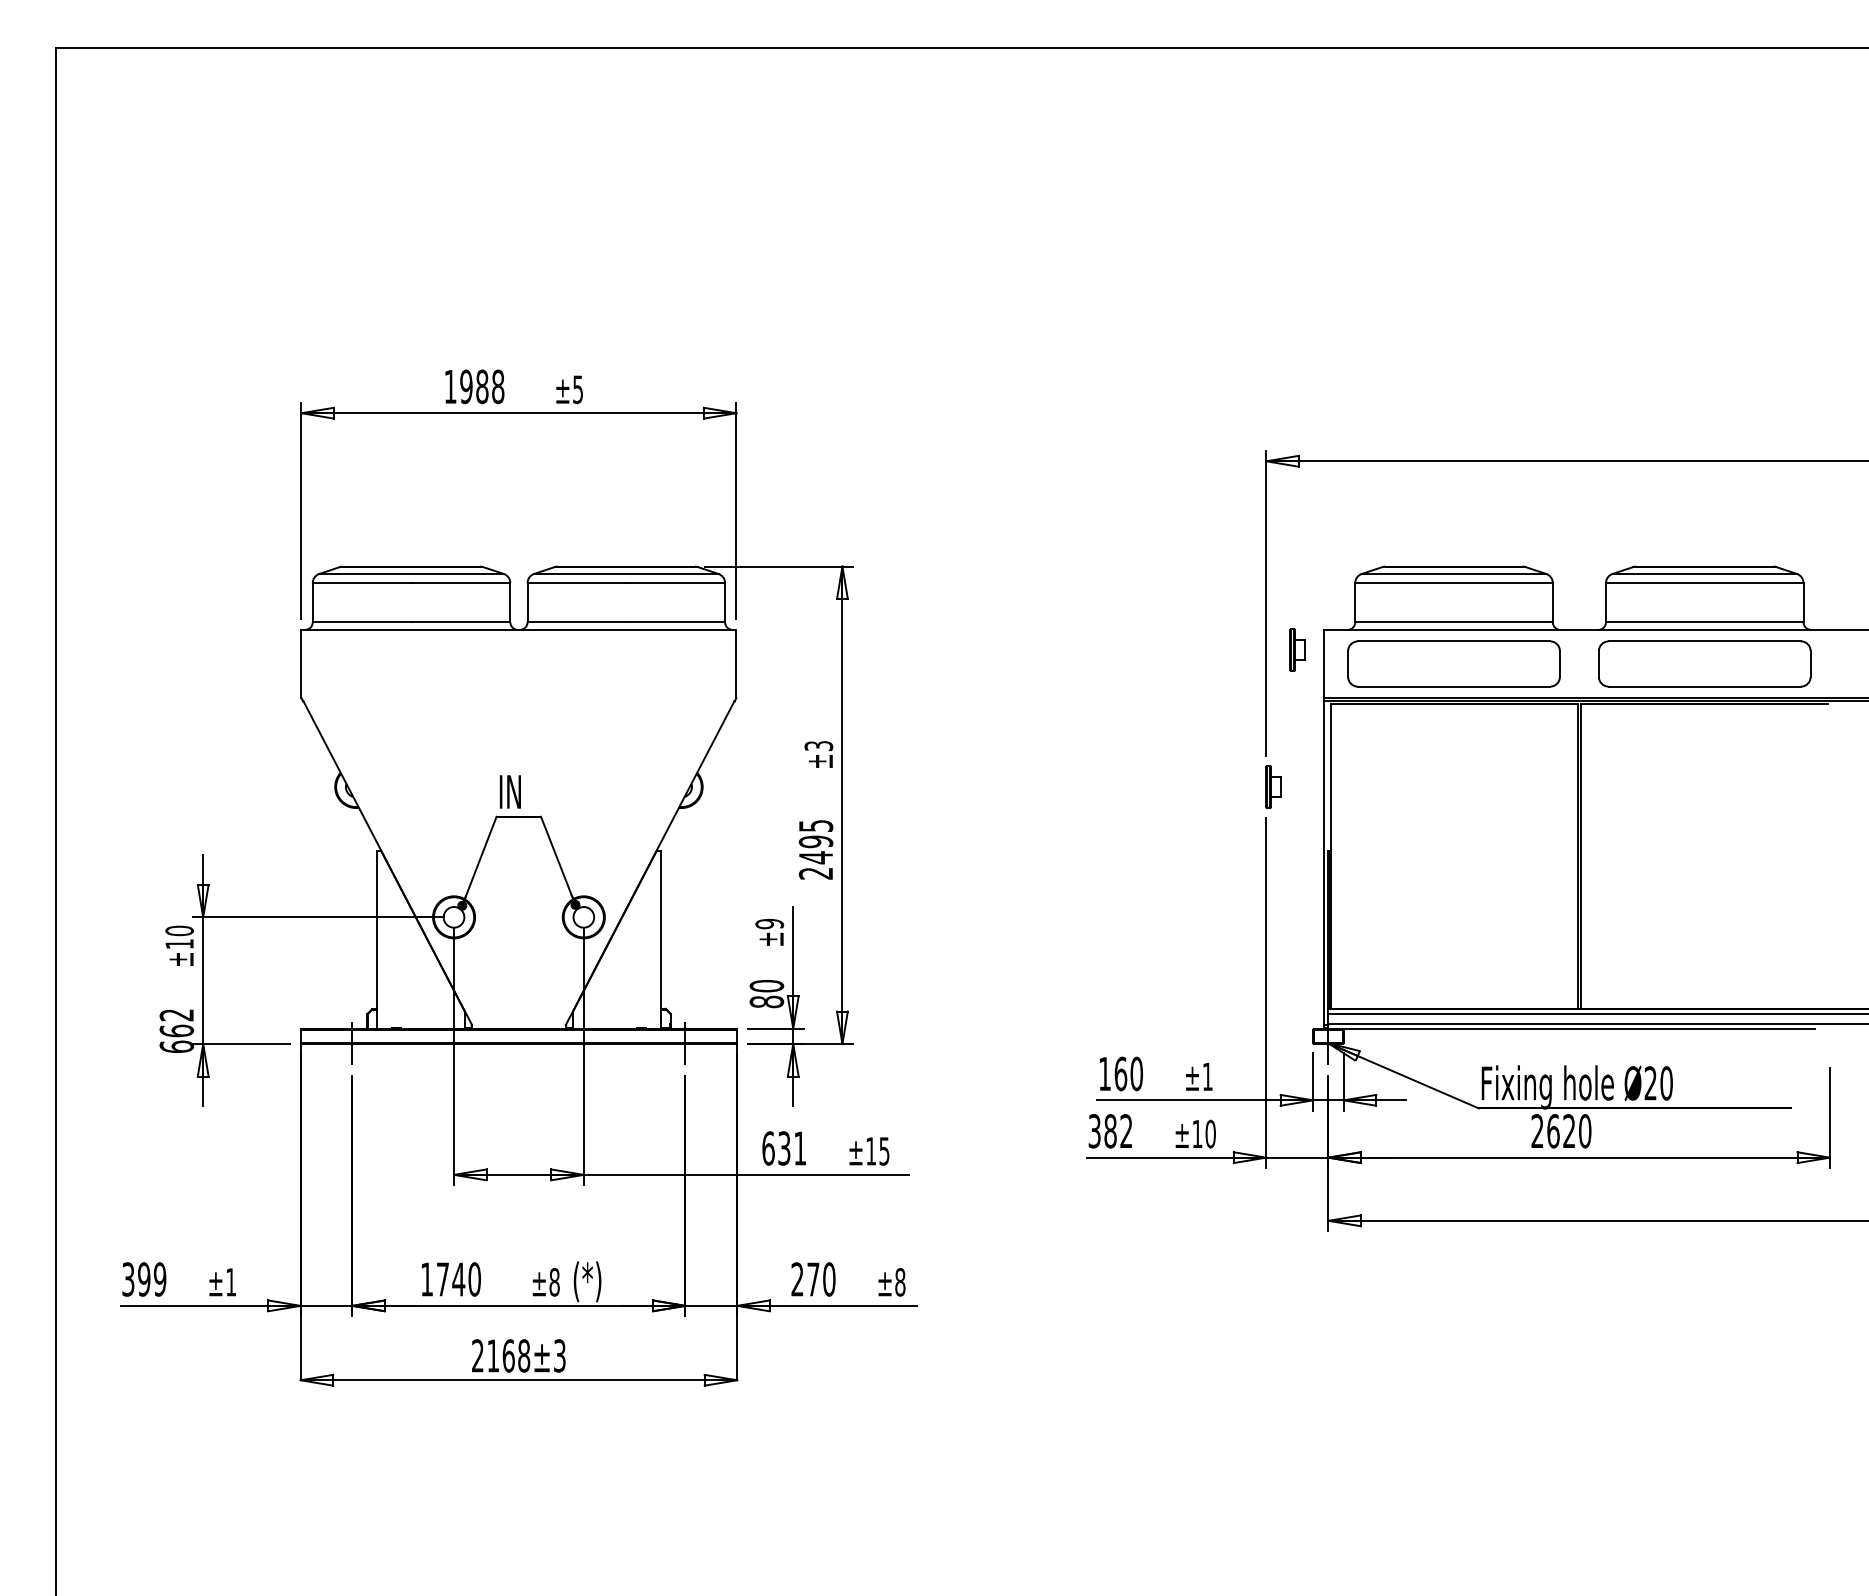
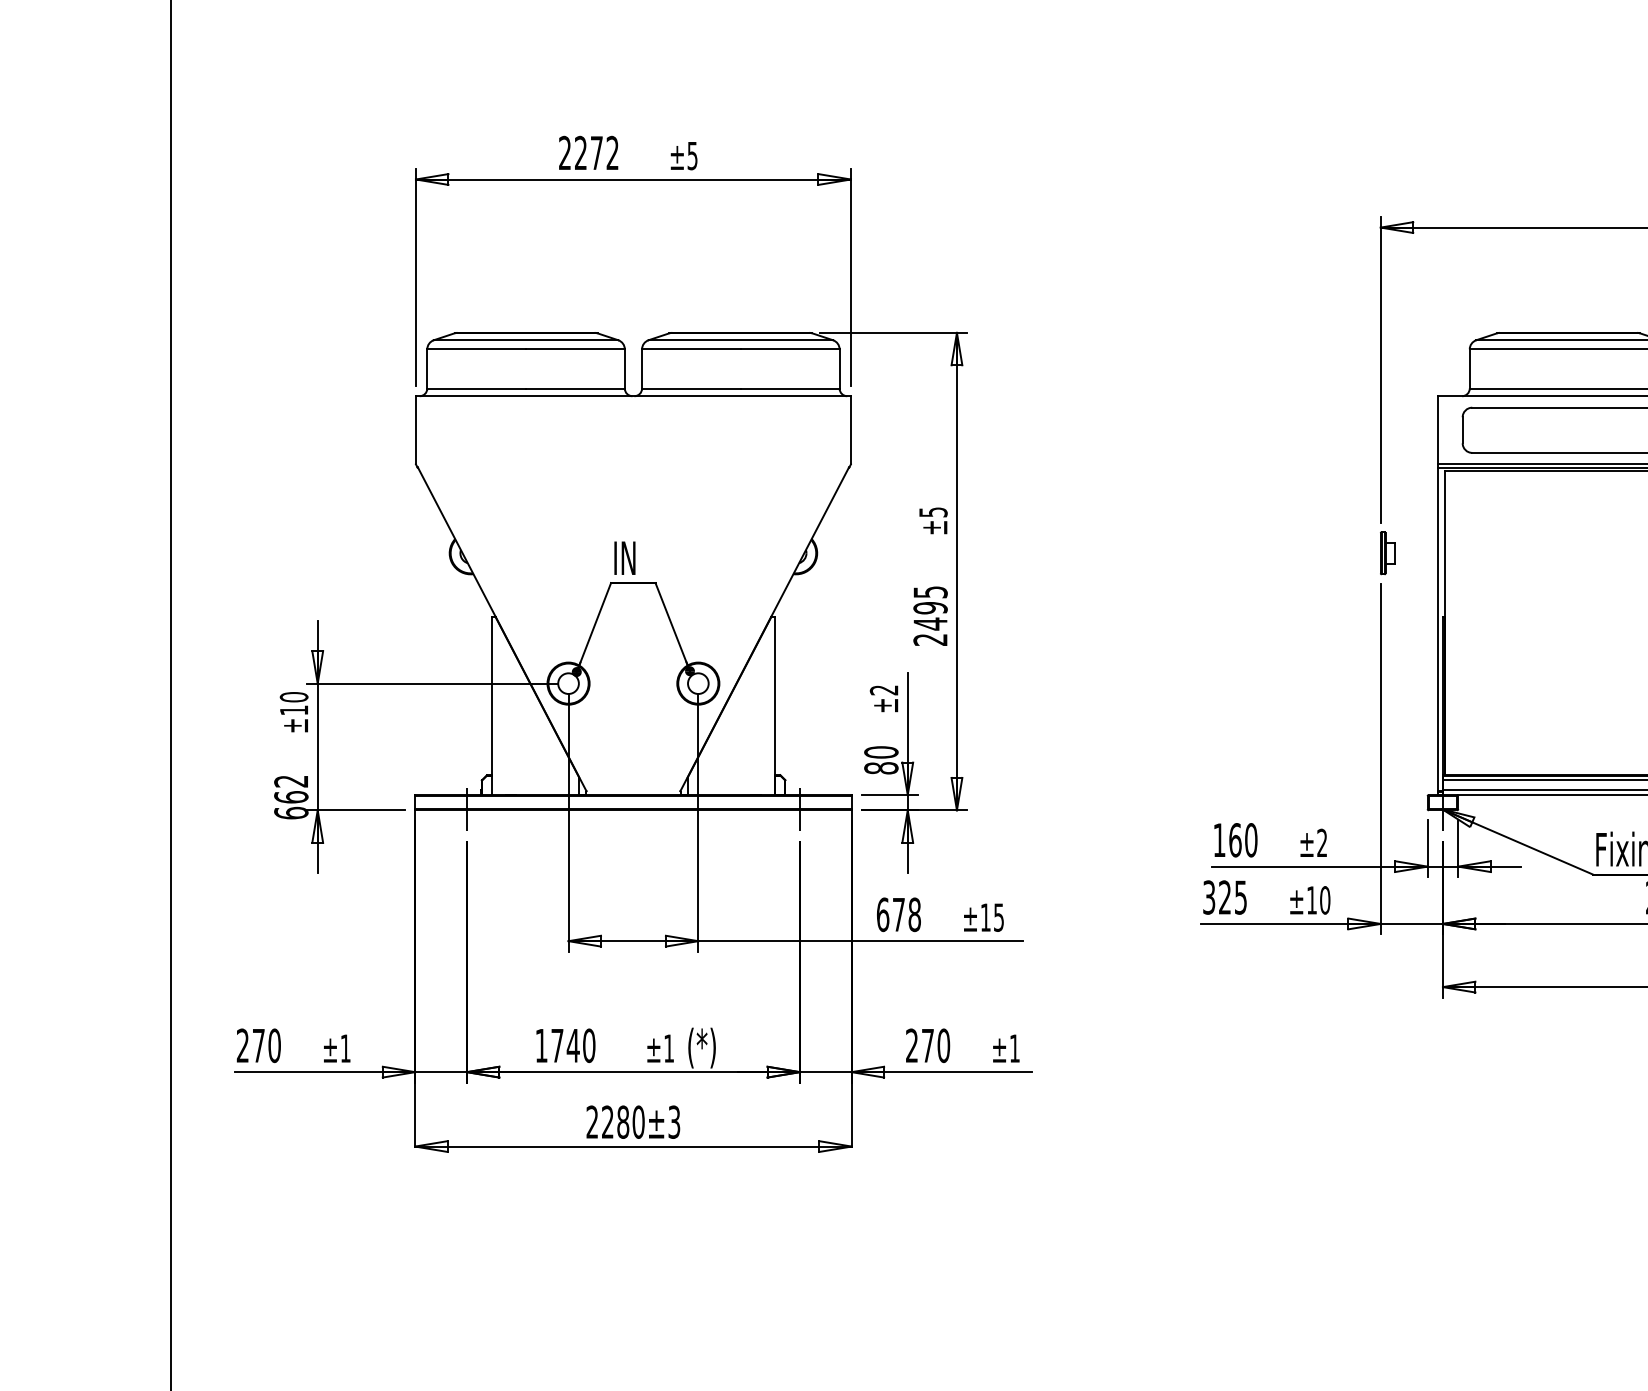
text: (474, 386) -> (589, 152), 1988 -> 2272
part: (1297, 649) -> (1412, 415), removed
text: (818, 745) -> (933, 511), ±3 -> ±5
text: (769, 923) -> (884, 689), ±9 -> ±2
text: (1207, 1076) -> (1322, 842), ±1 -> ±2
text: (1118, 1131) -> (1233, 897), 382 -> 325
text: (792, 1148) -> (907, 914), 631 -> 678
text: (144, 1279) -> (259, 1045), 399 -> 270
text: (554, 1281) -> (669, 1047), ±8 -> ±1
text: (900, 1281) -> (1015, 1047), ±8 -> ±1
text: (508, 1355) -> (623, 1121), 2168±3 -> 2280±3

